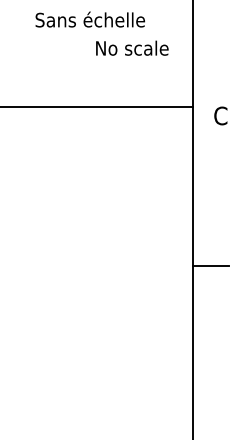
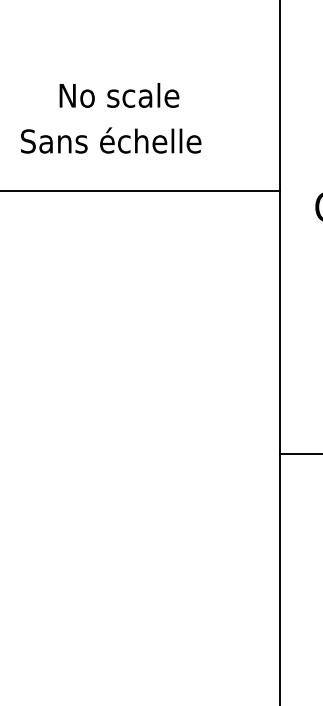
text: (89, 19) -> (109, 140), moved
text: (132, 47) -> (119, 94), moved

